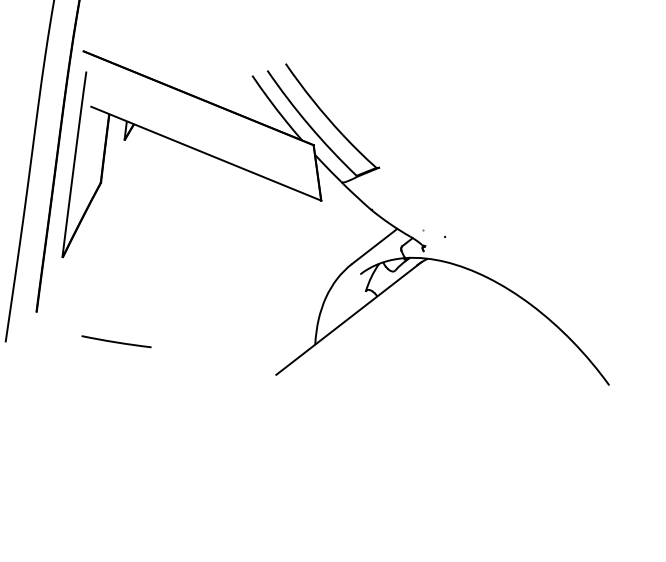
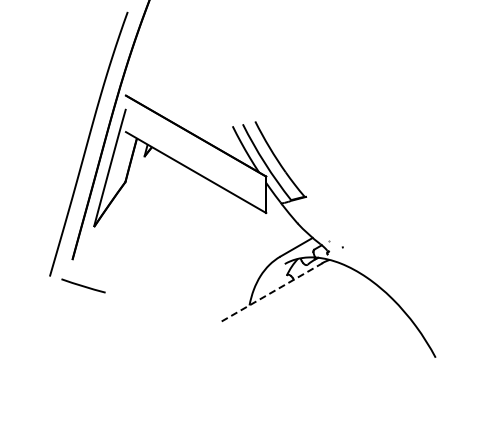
line: (348, 318) -> (273, 291), solid -> dashed
line: (116, 341) -> (83, 285), moved

